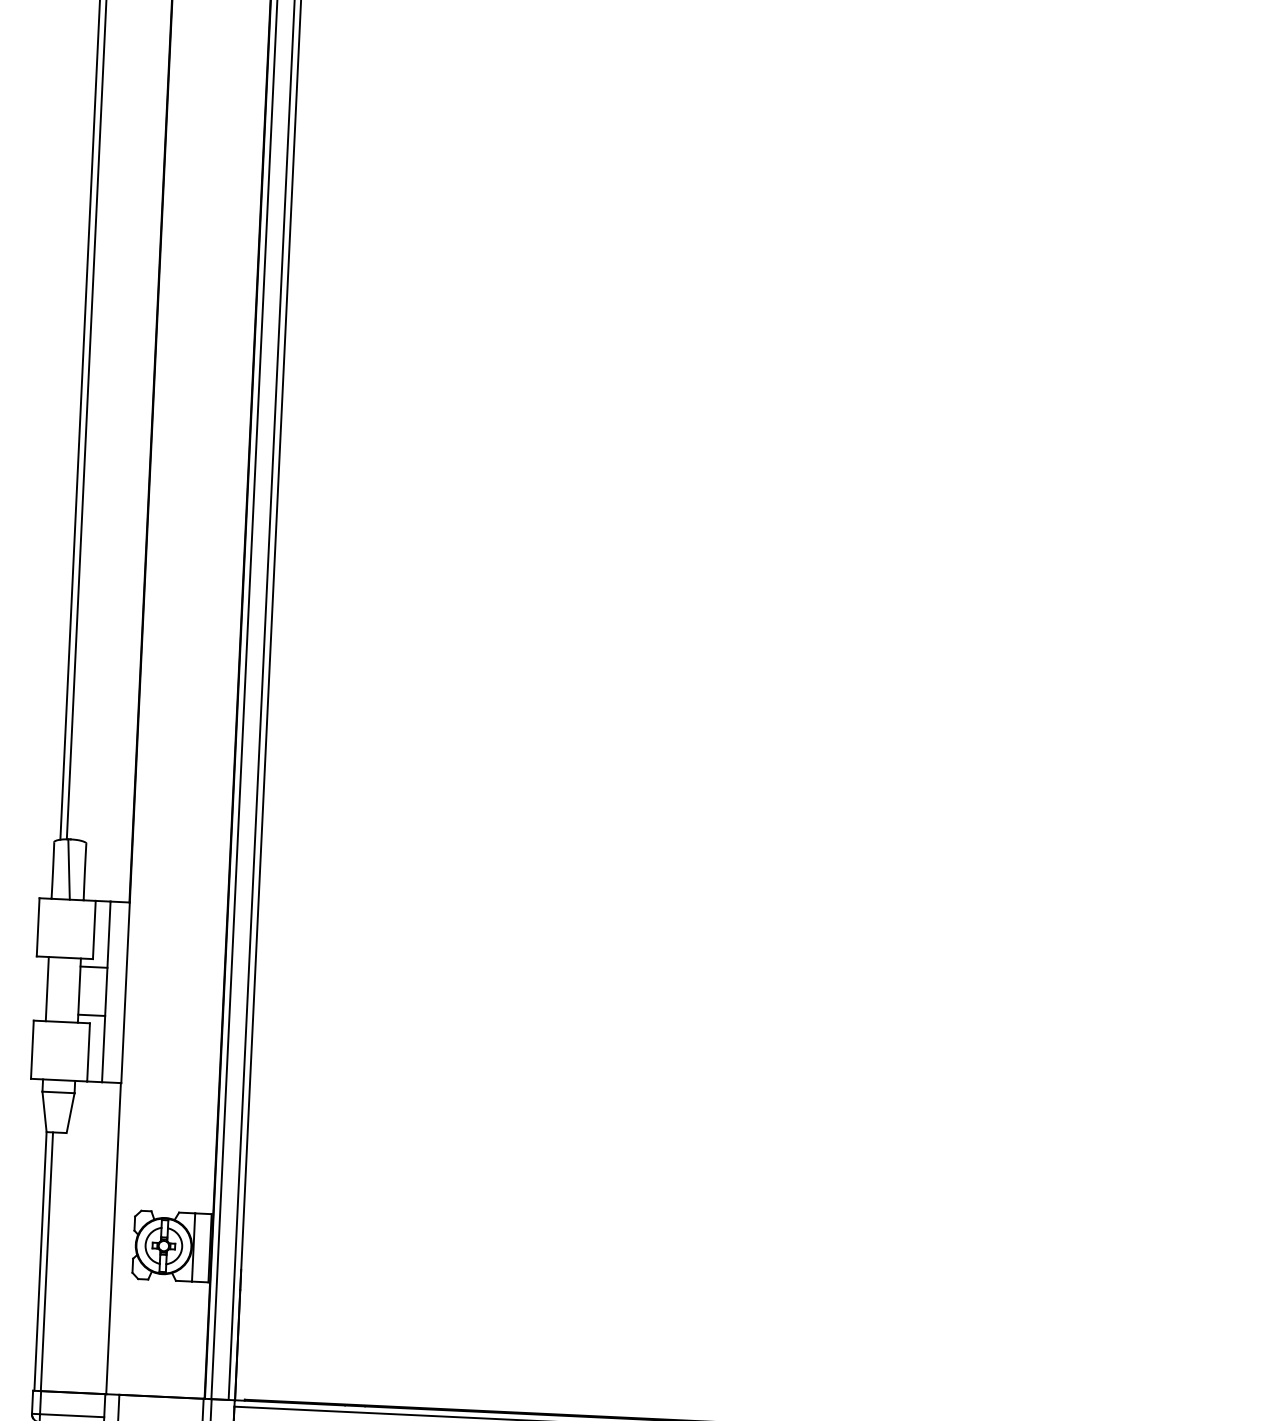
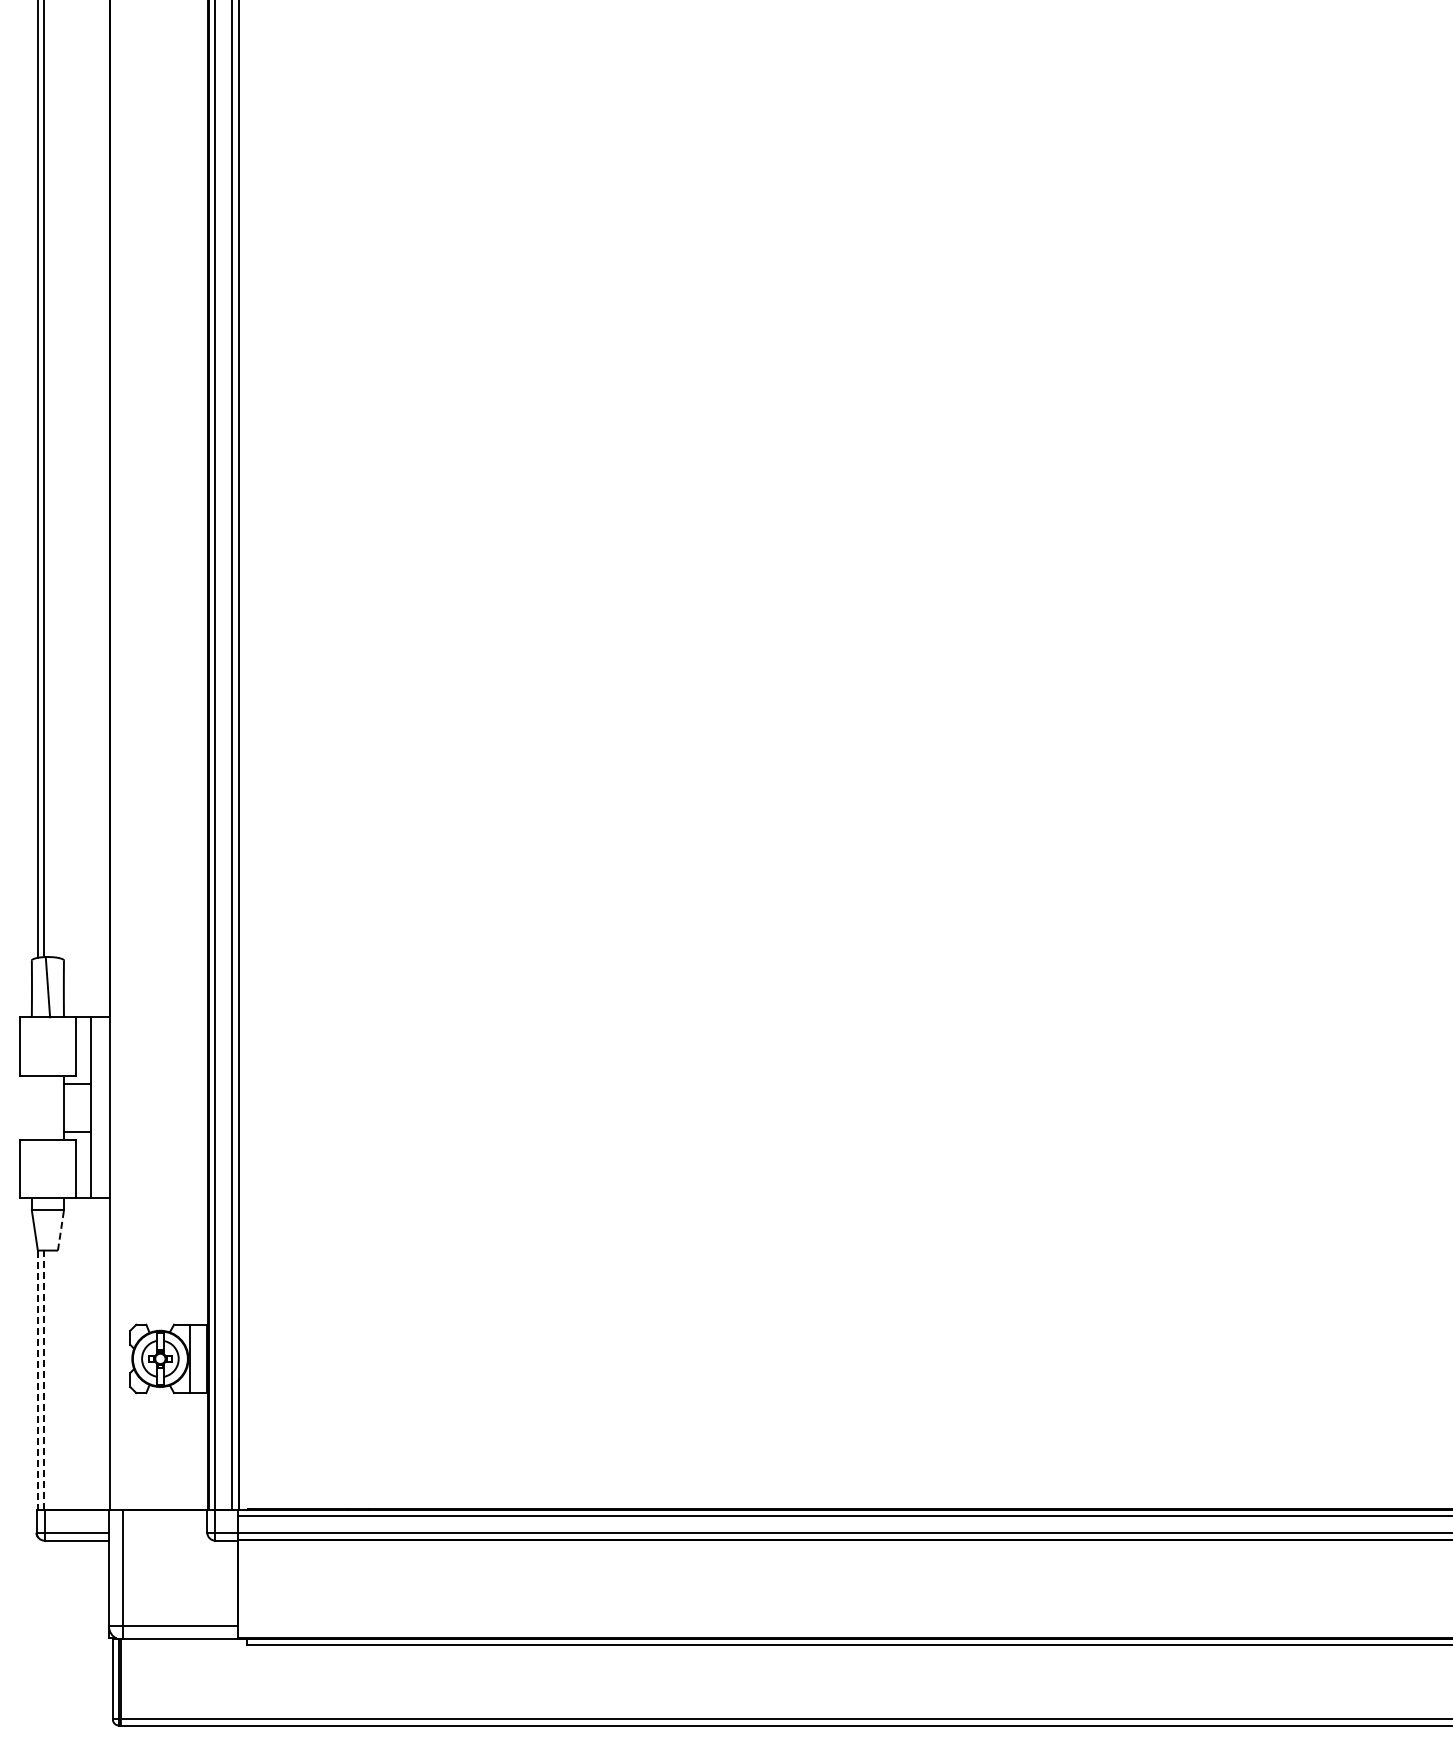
line: (46, 988) -> (31, 1107), removed
line: (71, 1112) -> (61, 1229), solid -> dashed
line: (40, 1261) -> (37, 1380), solid -> dashed
line: (47, 1261) -> (44, 1379), solid -> dashed

